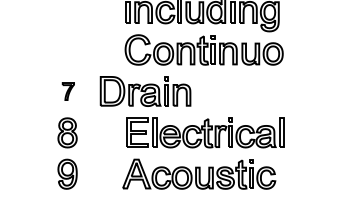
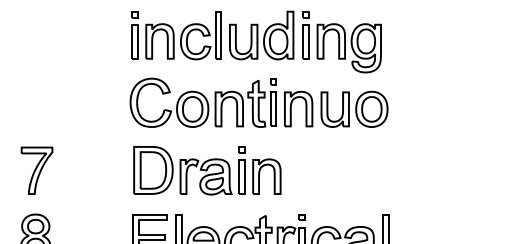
part: (68, 91) -> (37, 170), size x1.67
part: (145, 91) -> (207, 170), moved

